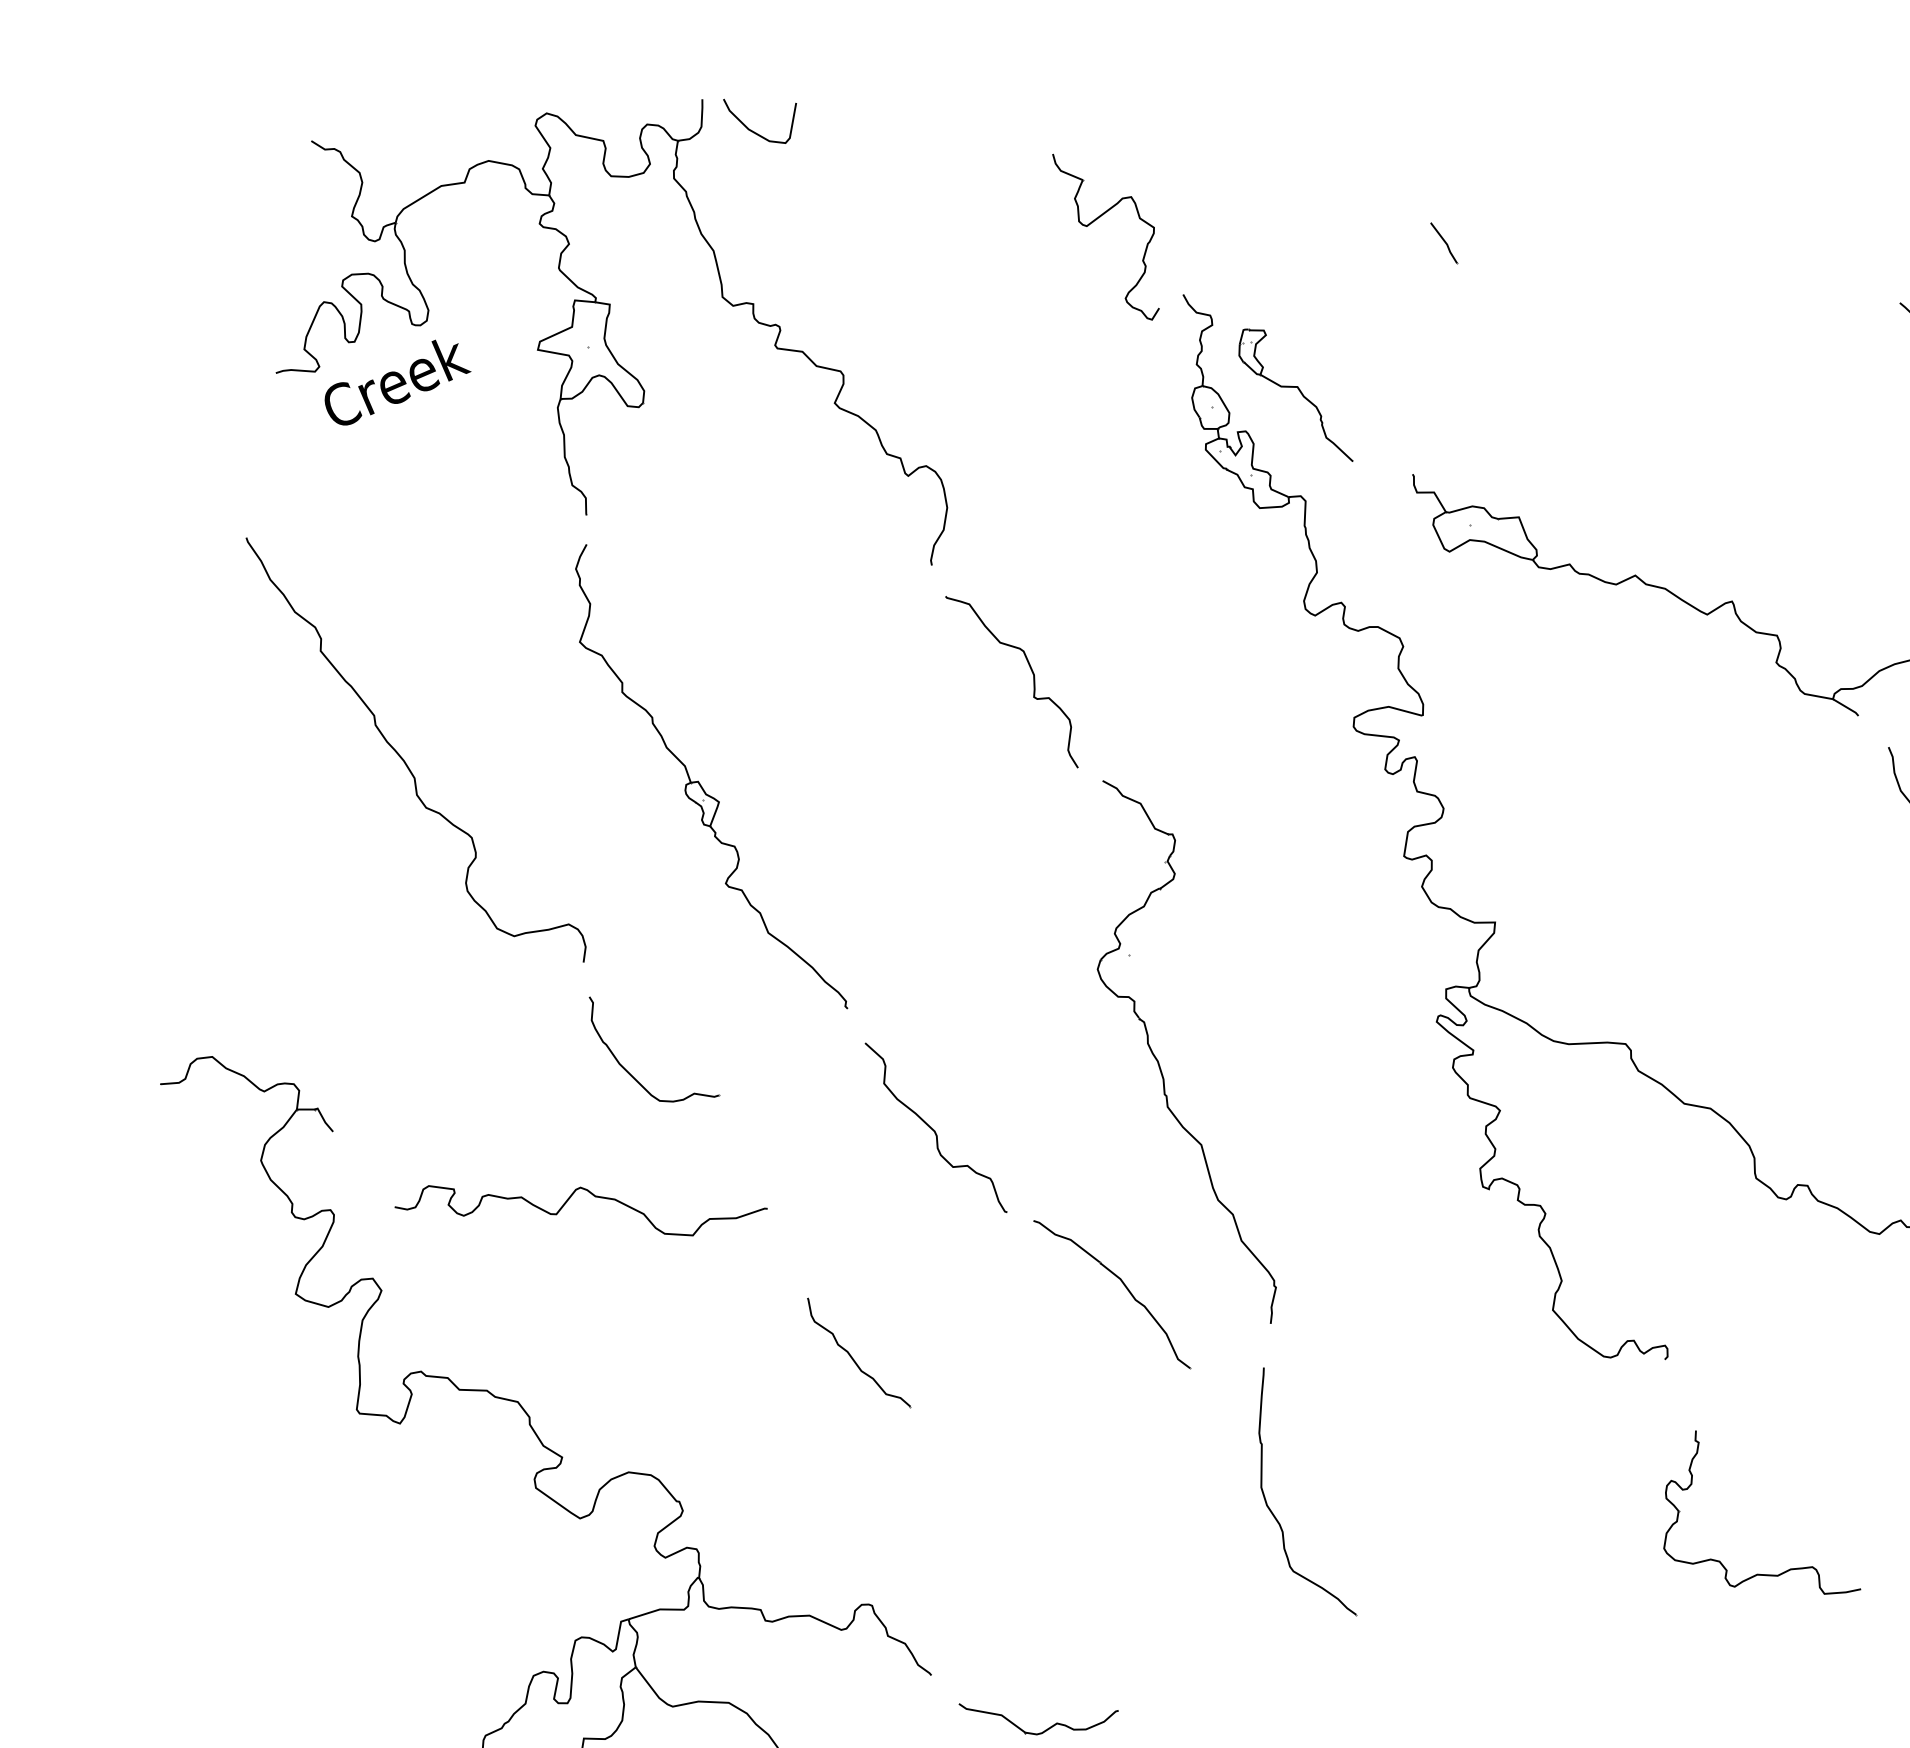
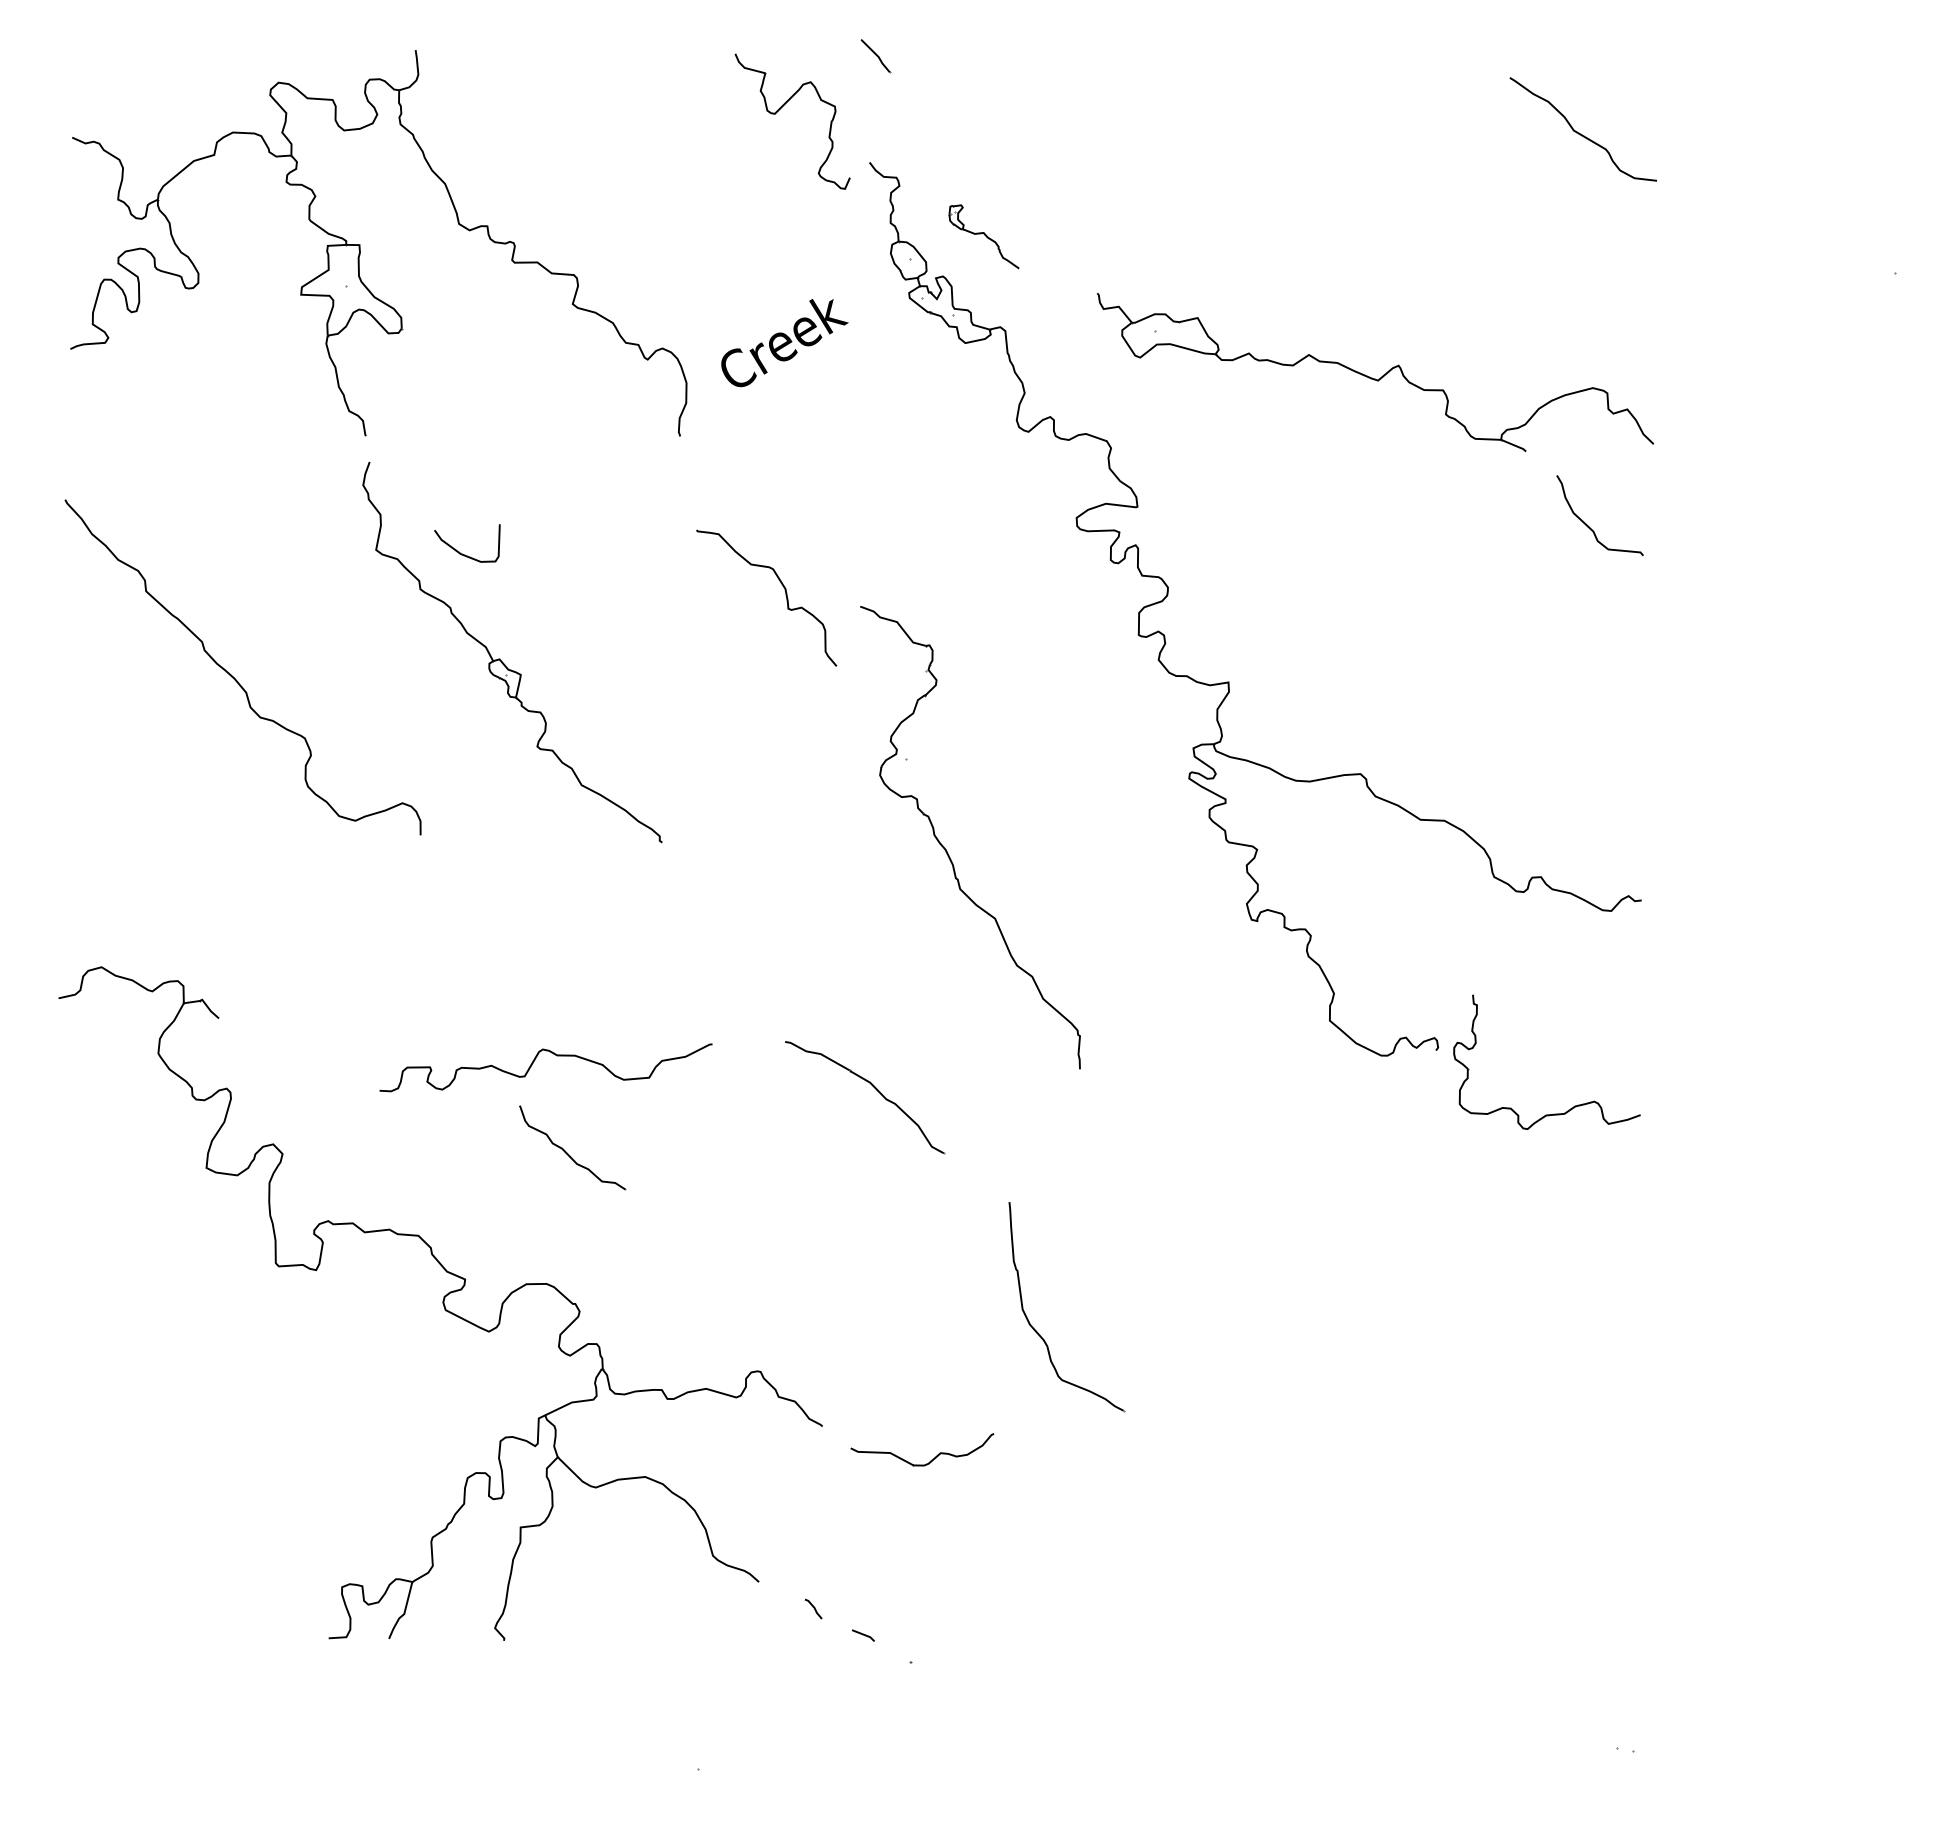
curve: (750, 129) -> (462, 553), moved
part: (1443, 243) -> (875, 56), moved
text: (397, 384) -> (784, 343), moved
part: (1296, 393) -> (983, 236), size x0.6
curve: (1033, 682) -> (785, 595), moved
part: (630, 1072) -> (476, 927), removed
curve: (934, 1129) -> (755, 939), removed
curve: (570, 1198) -> (535, 1060), moved
part: (1124, 1286) -> (874, 1088), moved
part: (852, 1356) -> (567, 1152), moved
part: (1276, 1516) -> (1039, 1333), moved
part: (1789, 1568) -> (1574, 1105), moved

